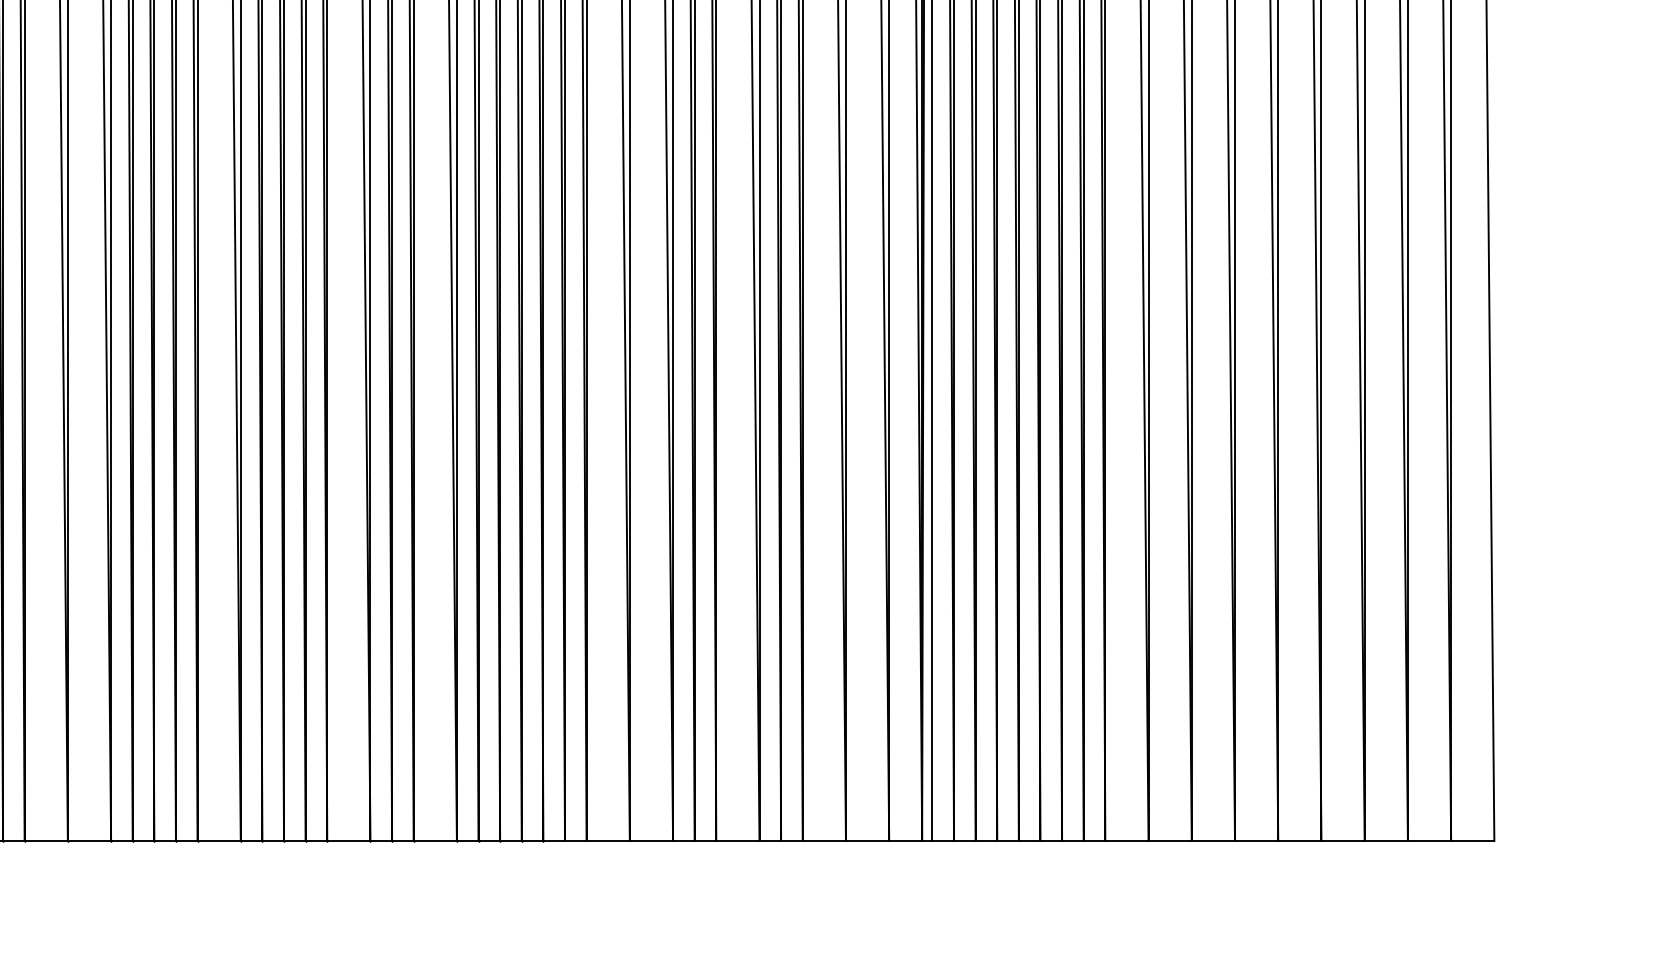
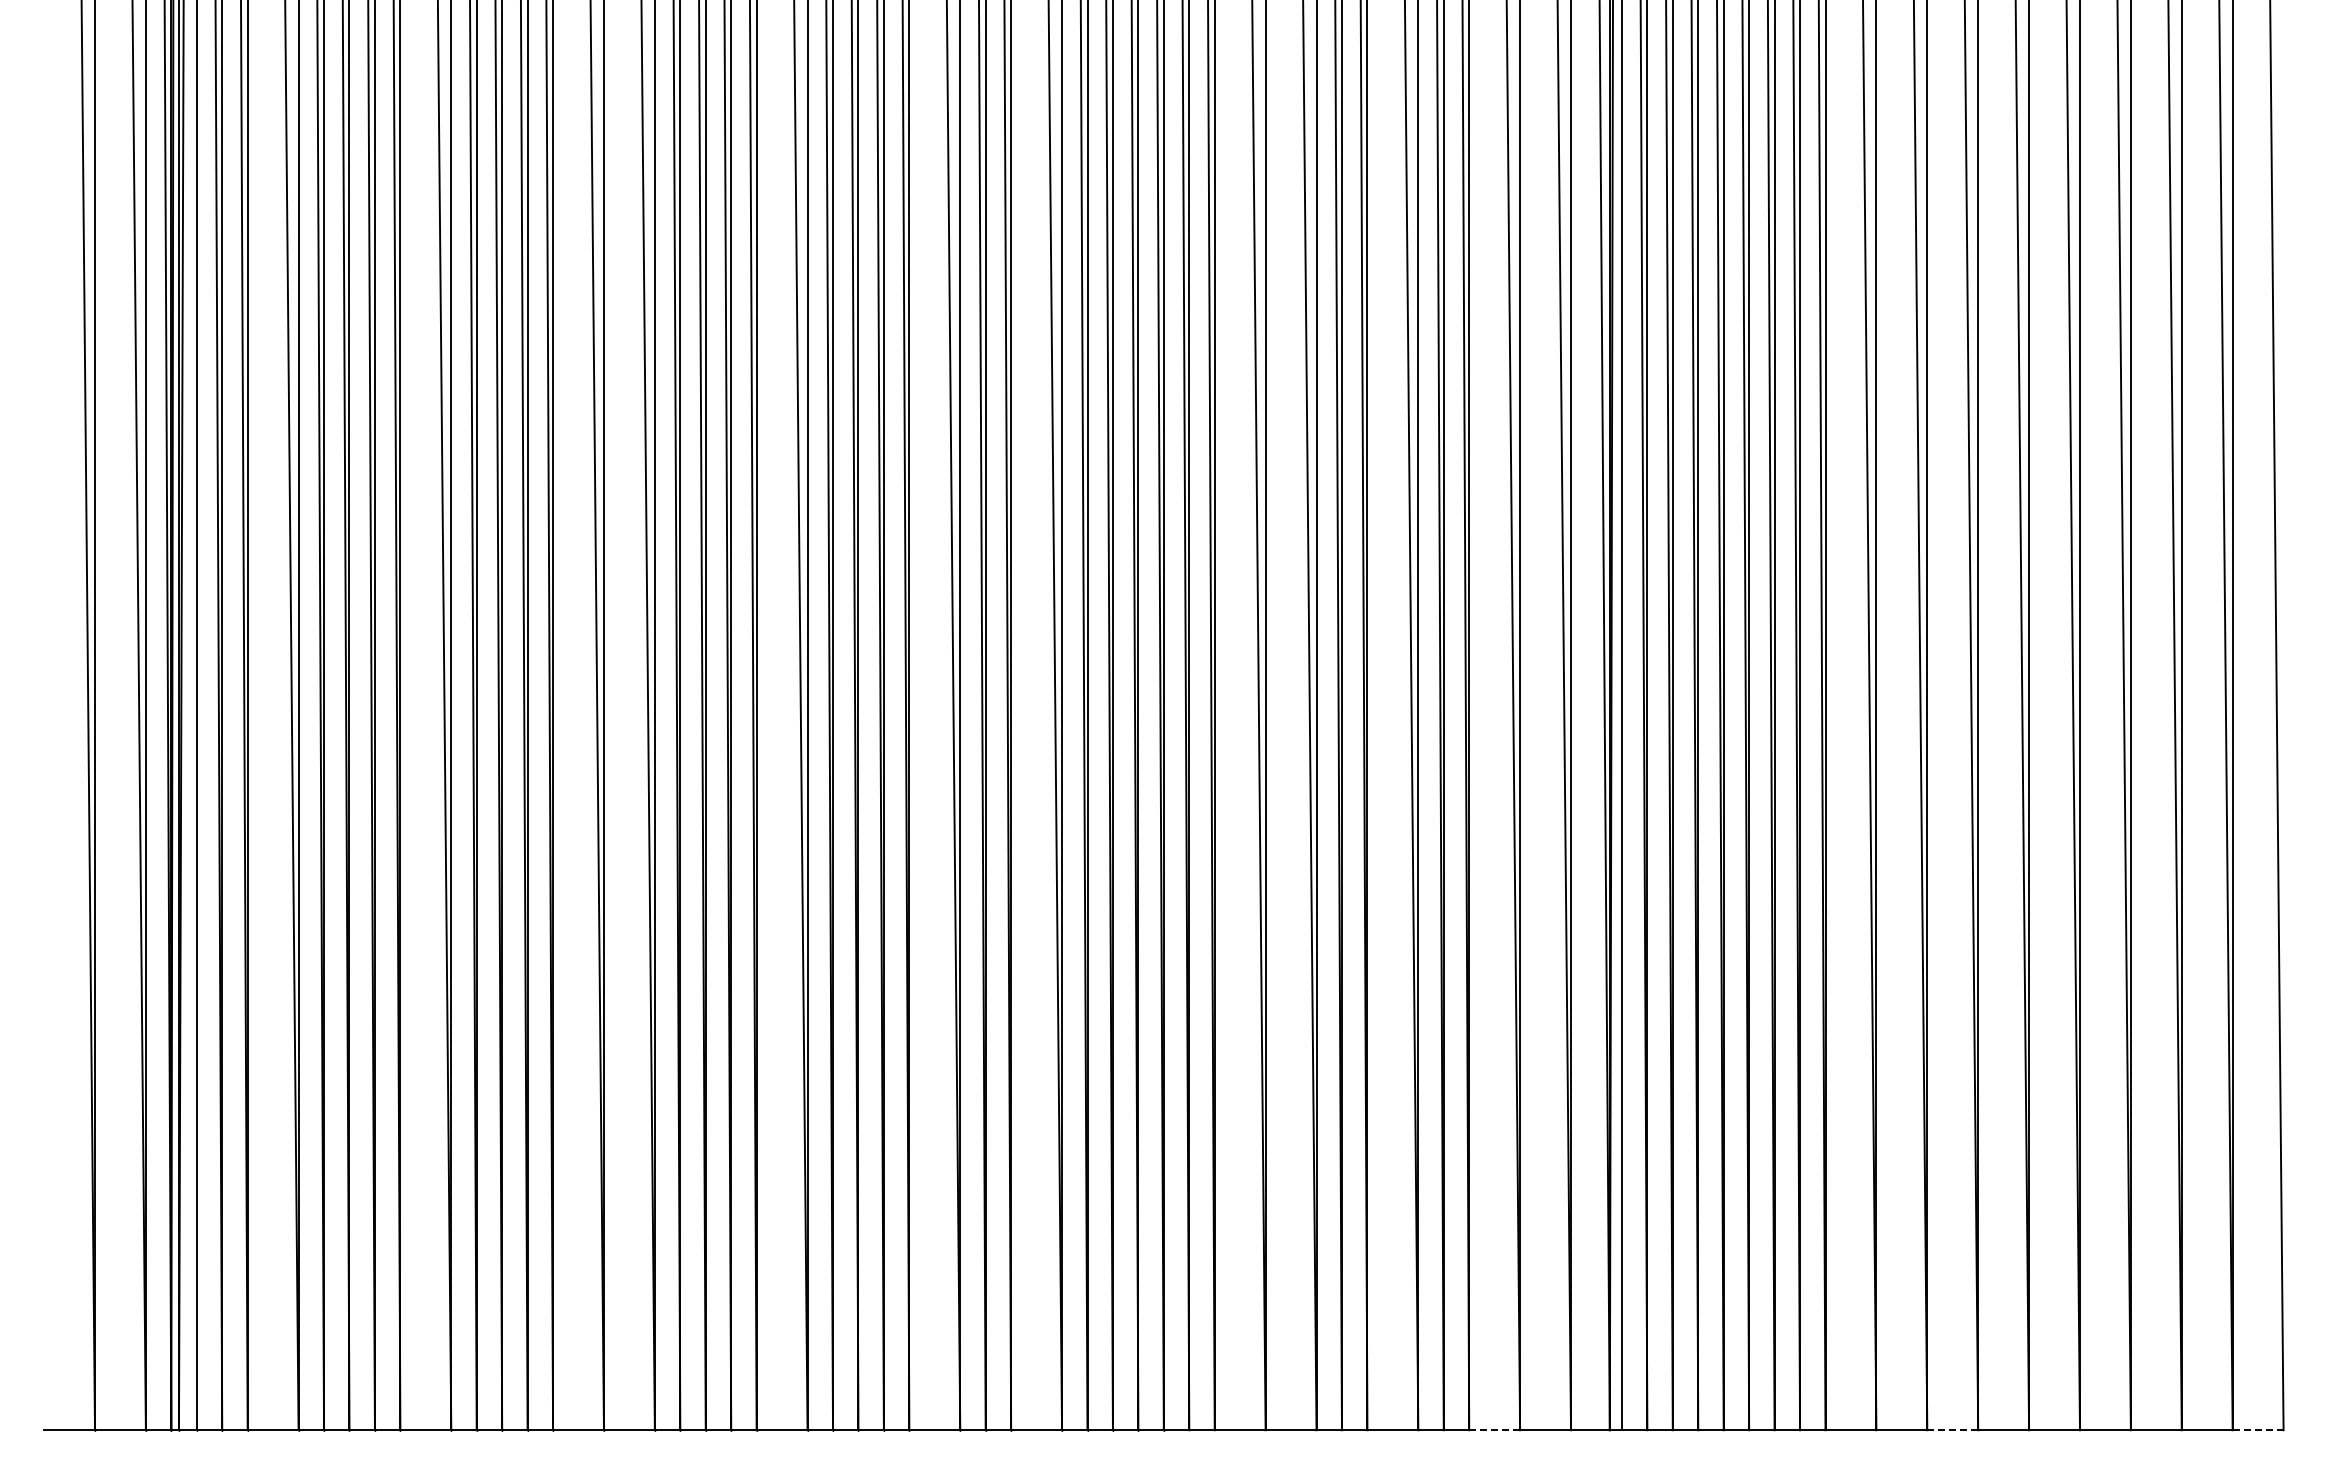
line: (825, 840) -> (1495, 1430), solid -> dashed
line: (1214, 840) -> (1953, 1430), solid -> dashed
line: (1473, 840) -> (2258, 1430), solid -> dashed

